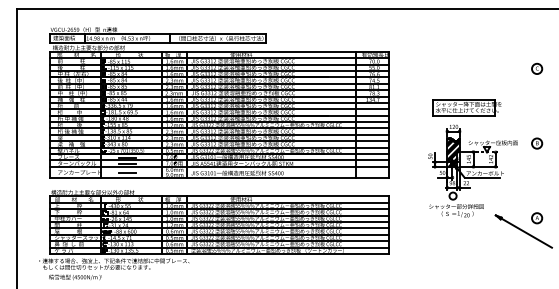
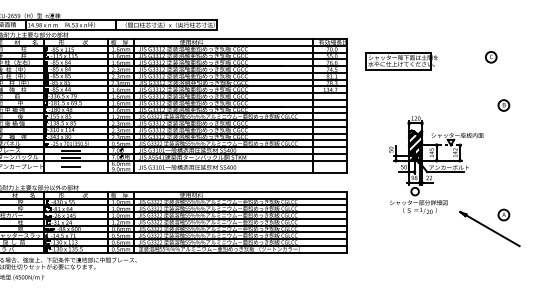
part: (537, 68) -> (491, 56), moved
part: (466, 107) -> (400, 61), moved
part: (537, 143) -> (504, 105), moved

